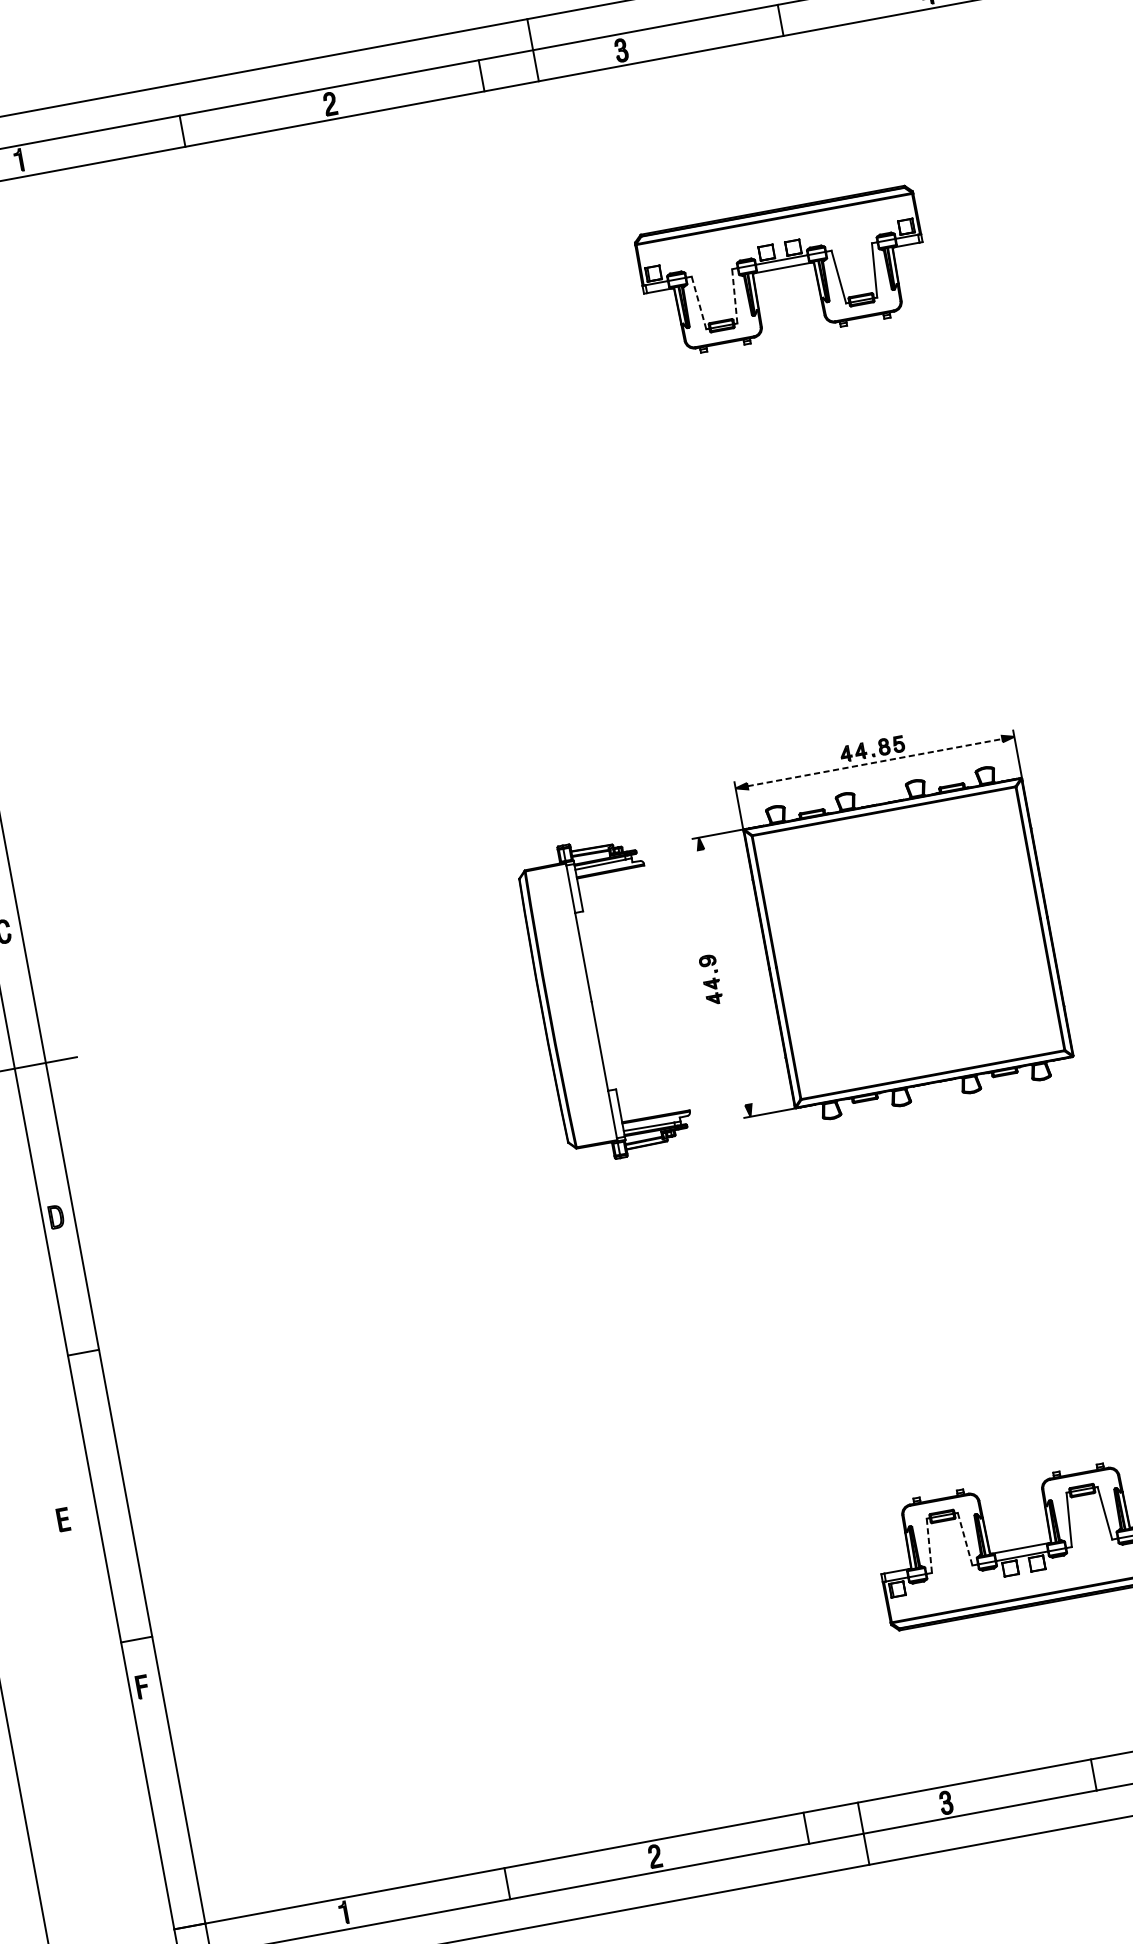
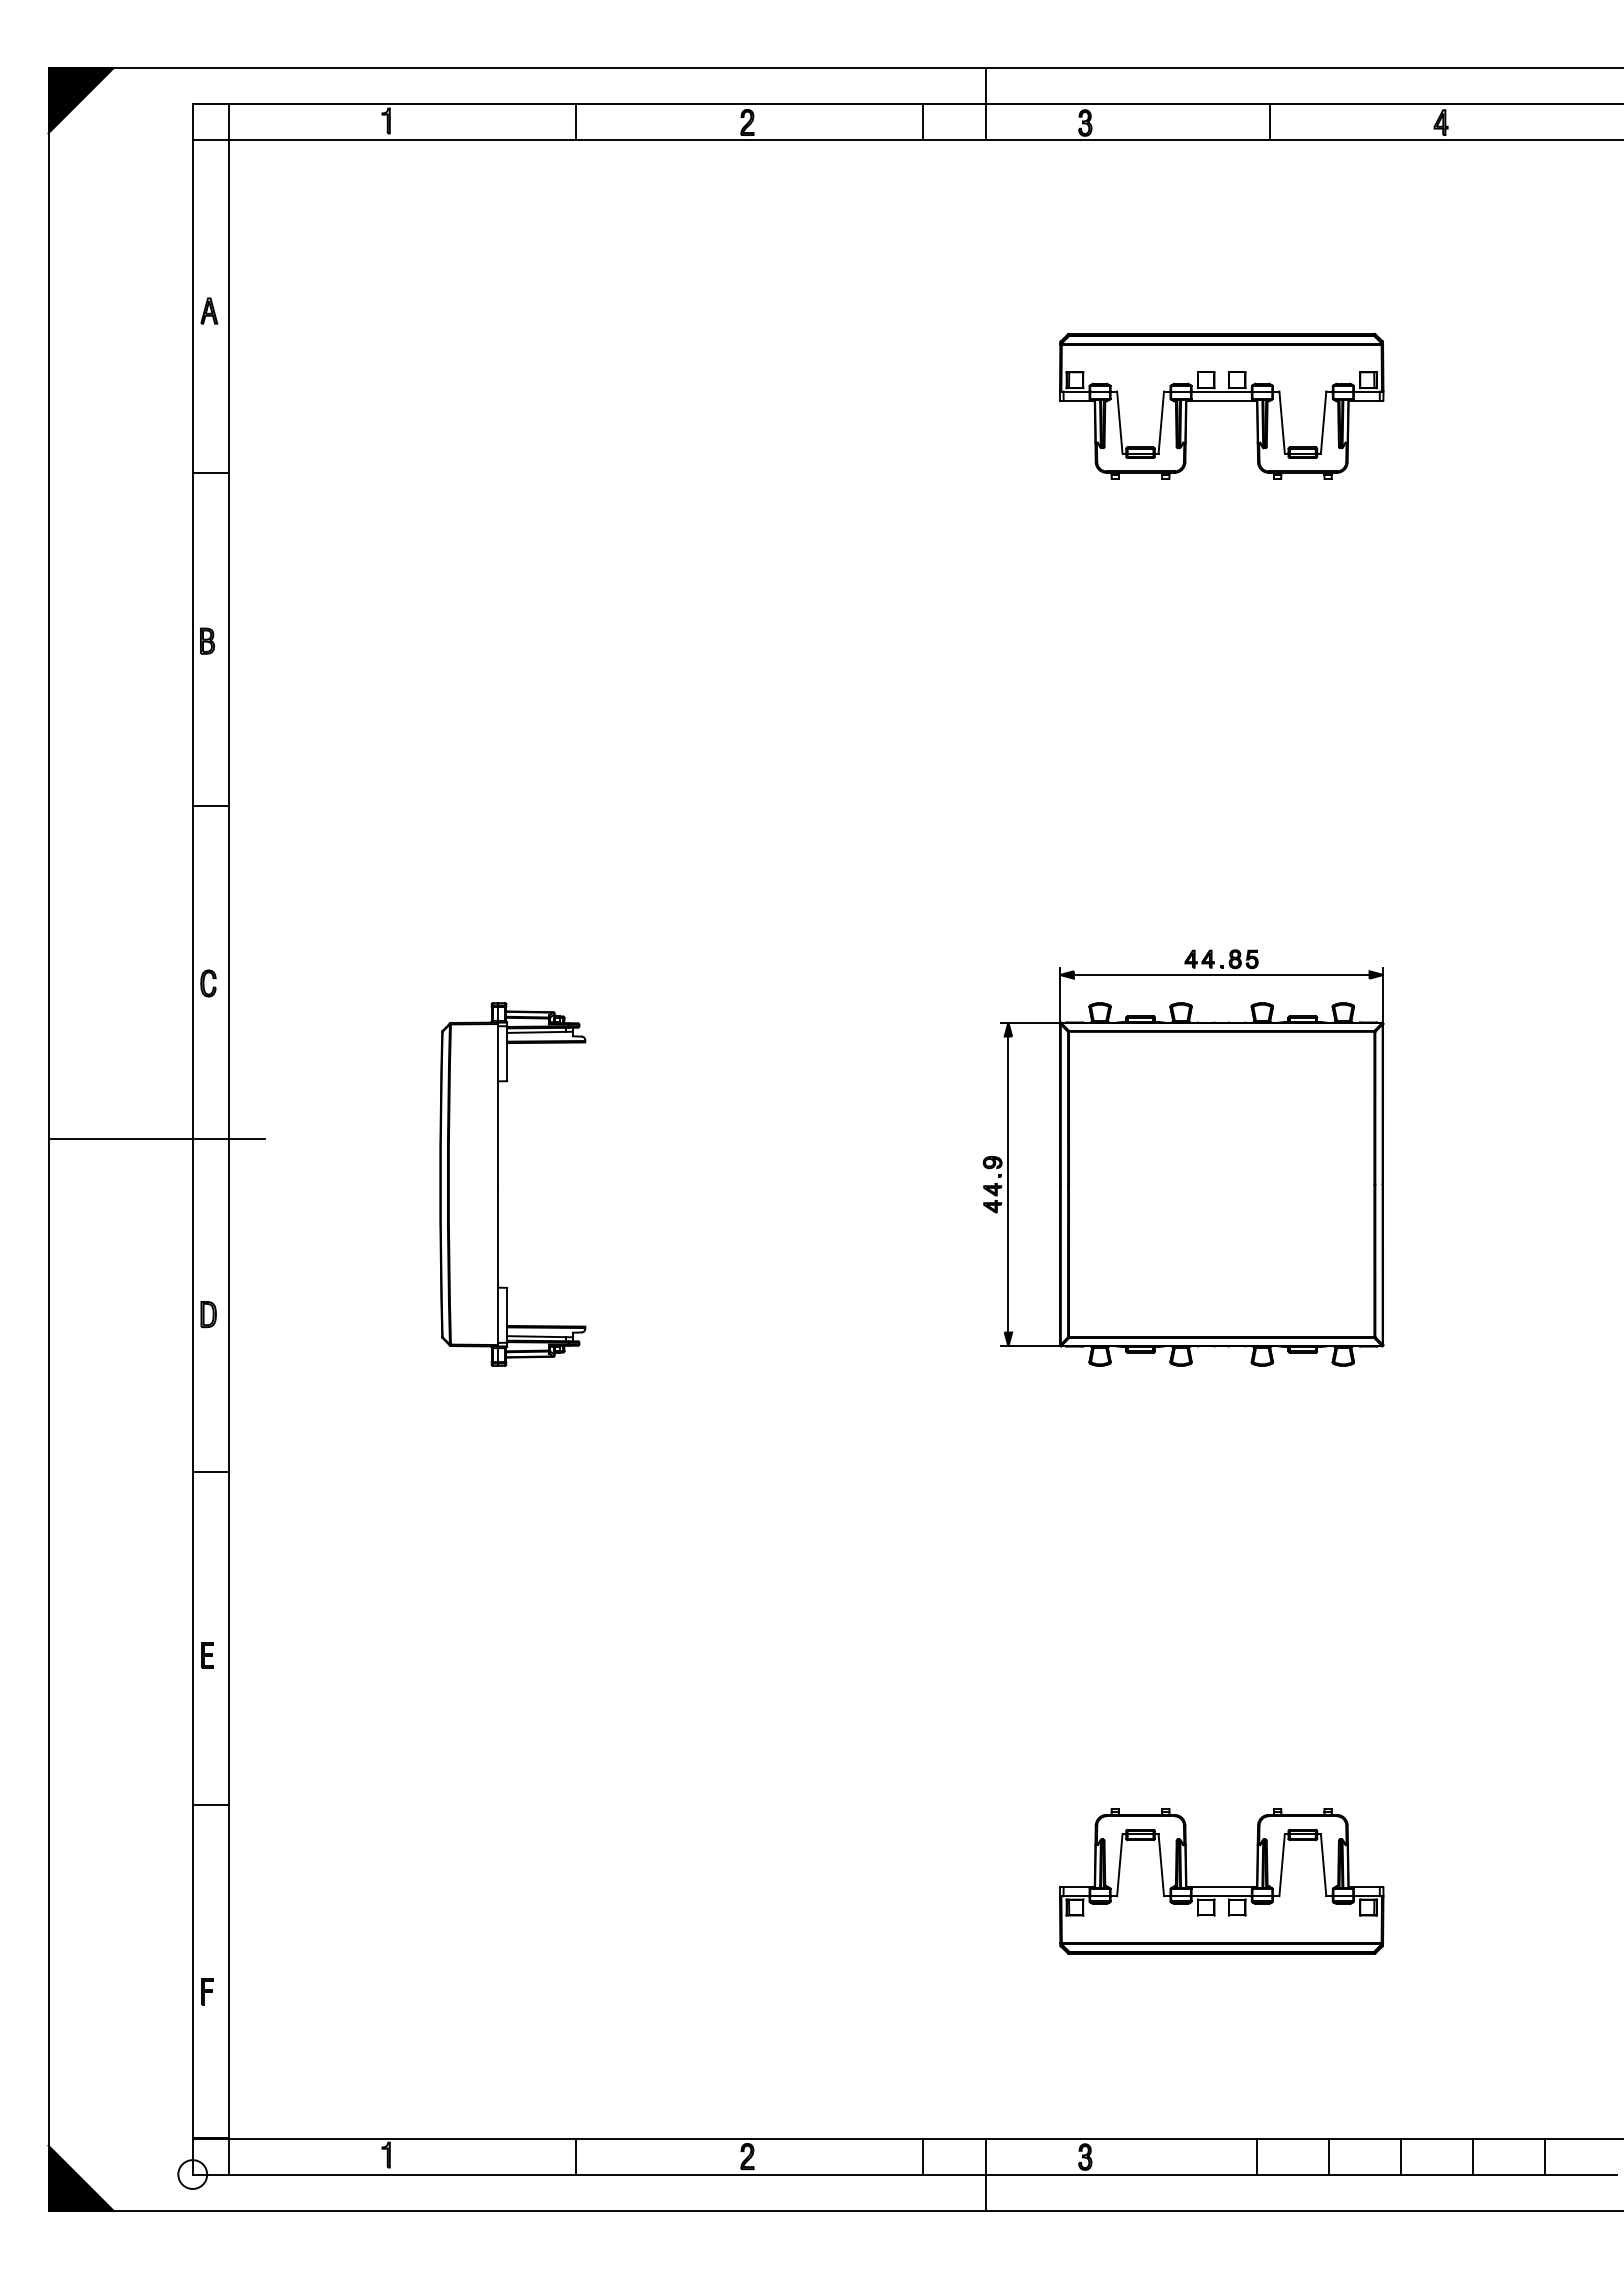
line: (734, 296) -> (1161, 422), dashed -> solid
line: (698, 302) -> (1119, 422), dashed -> solid
line: (874, 762) -> (1221, 974), dashed -> solid
line: (724, 977) -> (1008, 1184), added
part: (592, 1001) -> (498, 1184), moved
part: (63, 1519) -> (207, 1655), moved
line: (965, 1539) -> (1161, 1865), dashed -> solid
line: (929, 1546) -> (1119, 1865), dashed -> solid
part: (142, 1686) -> (207, 1991), moved

